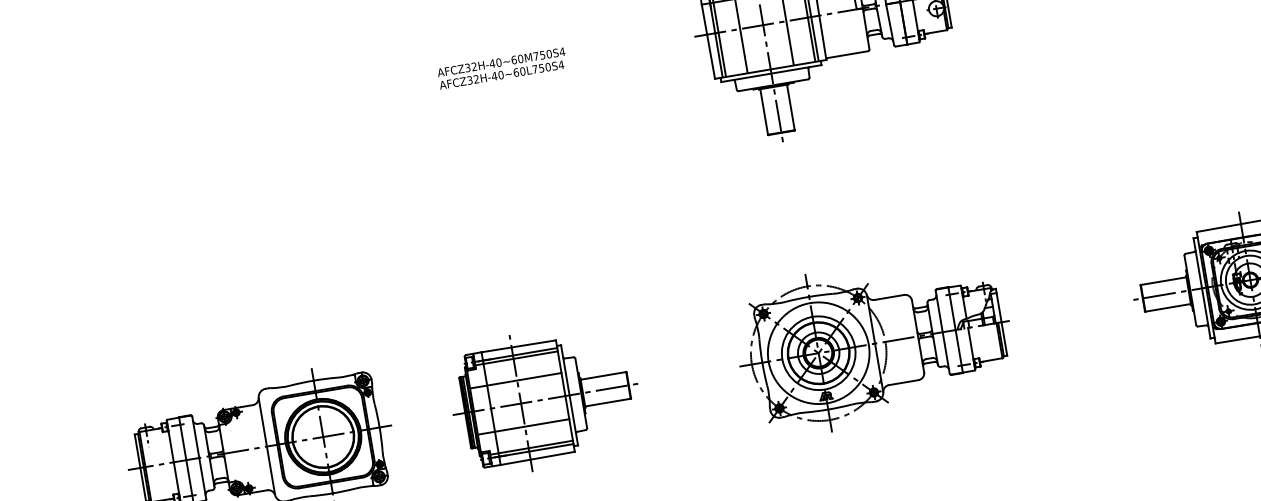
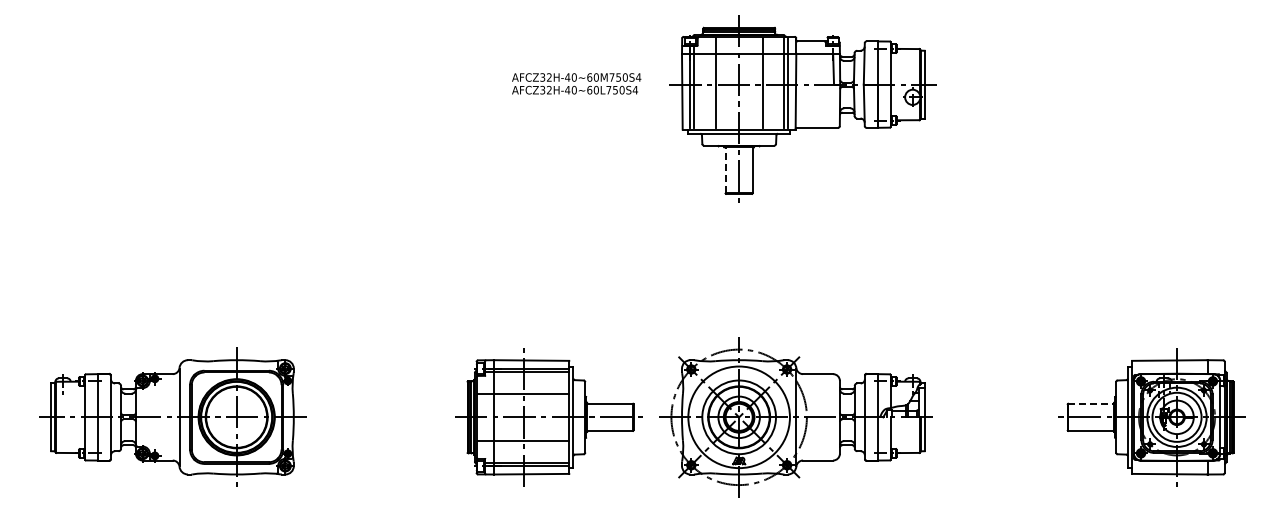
text: (502, 68) -> (576, 83), moved
line: (763, 111) -> (725, 169), solid -> dashed
line: (1163, 280) -> (1091, 403), solid -> dashed
part: (544, 399) -> (548, 417), moved

